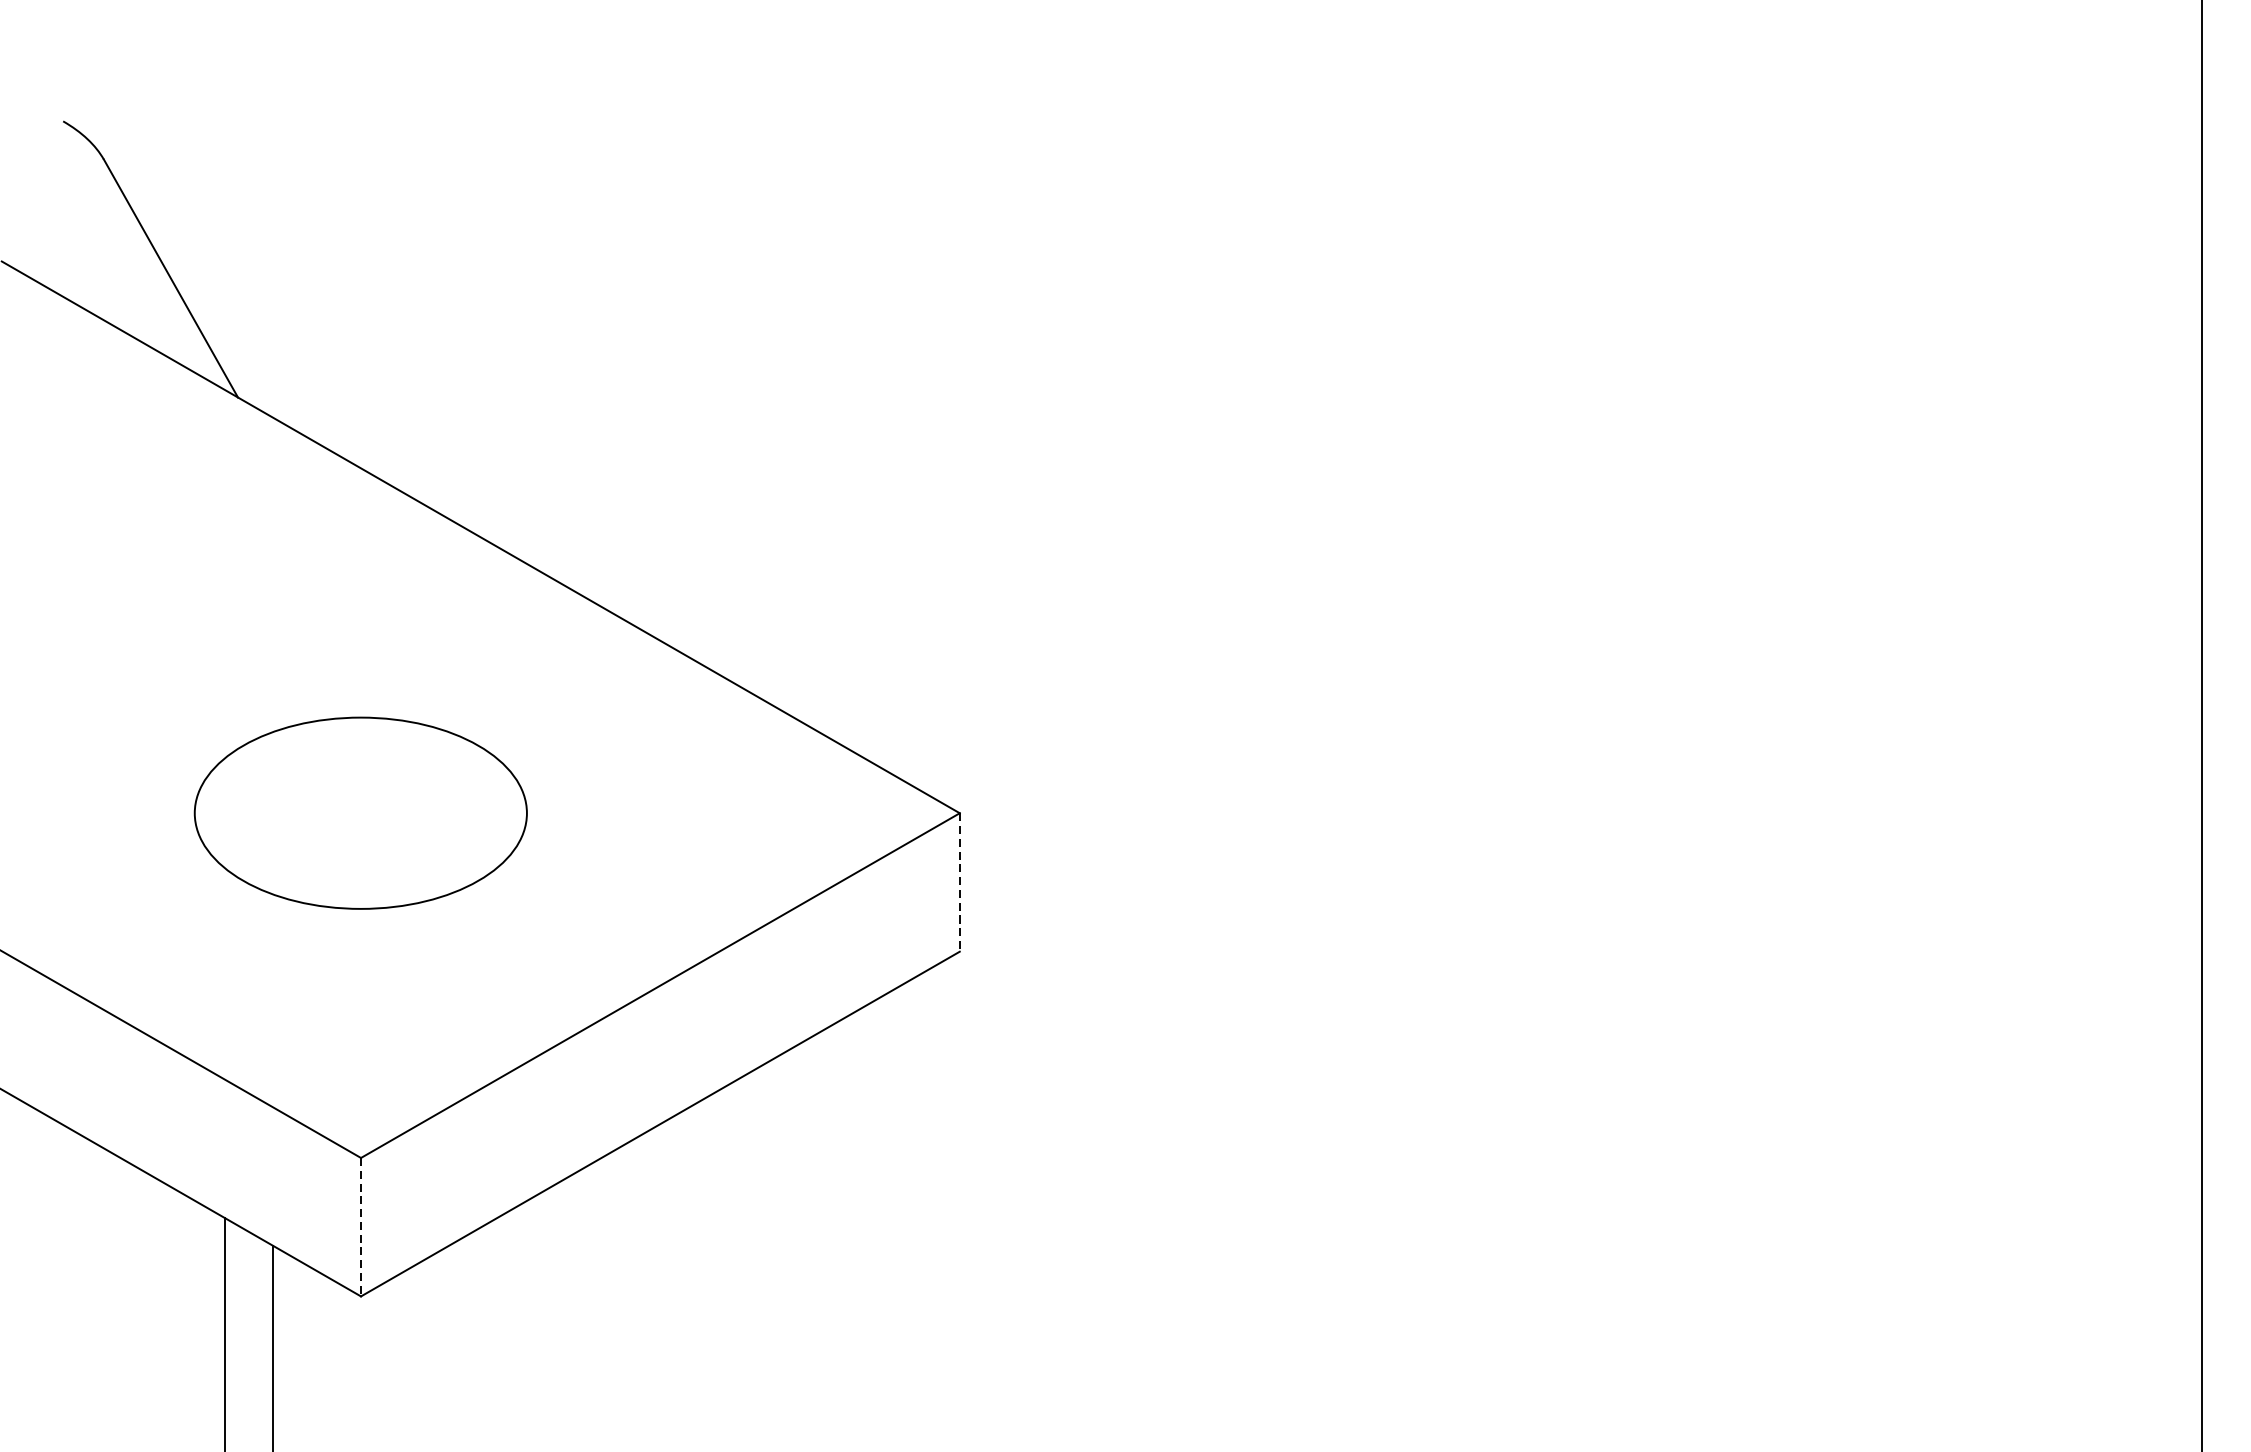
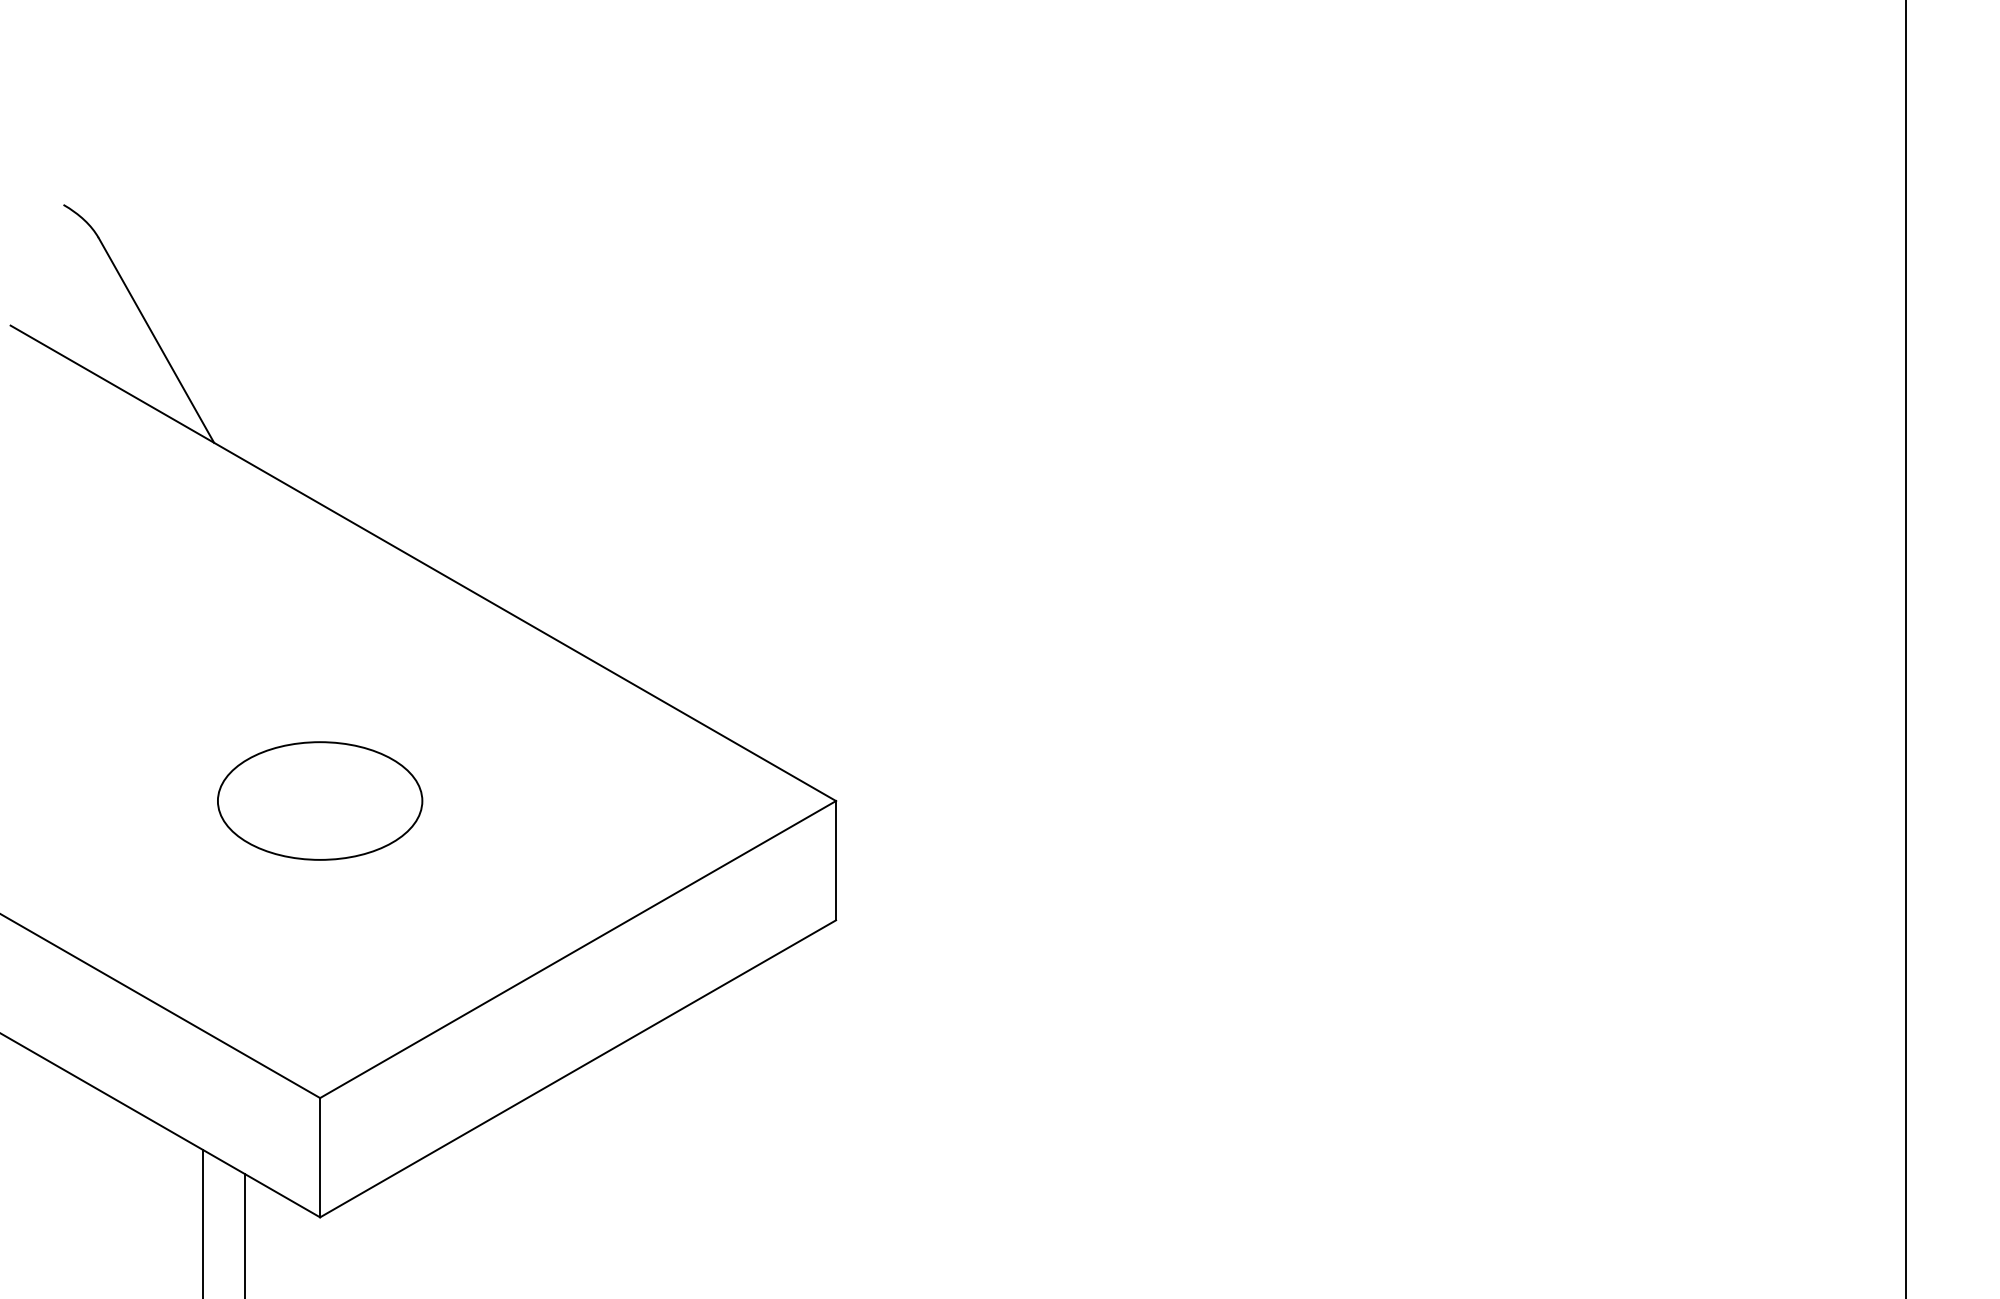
part: (361, 812) -> (320, 800), size x0.71
line: (960, 882) -> (836, 860), dashed -> solid
line: (361, 1226) -> (320, 1157), dashed -> solid

